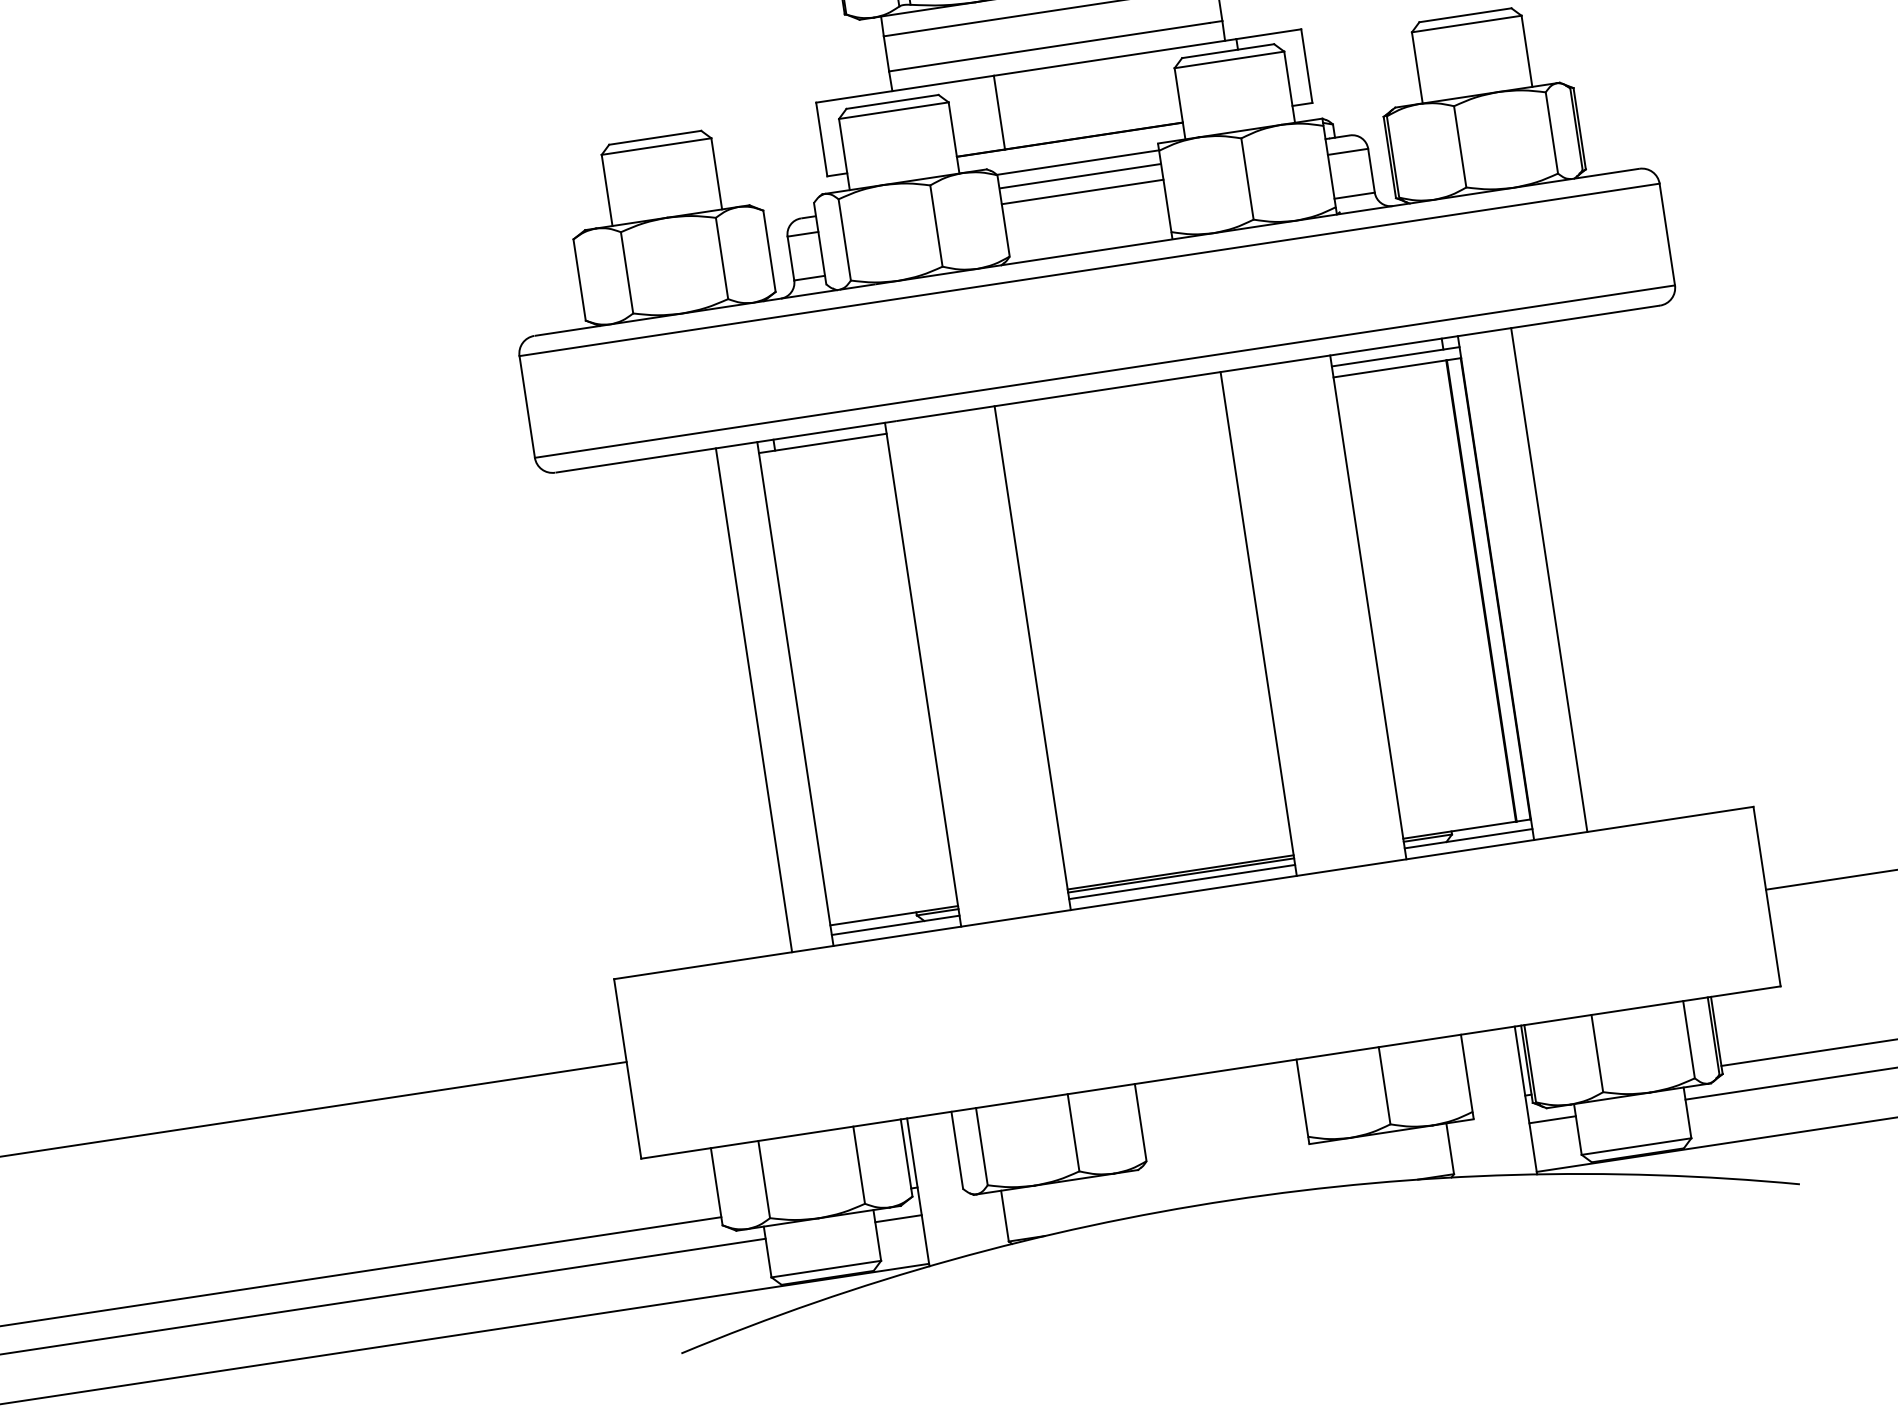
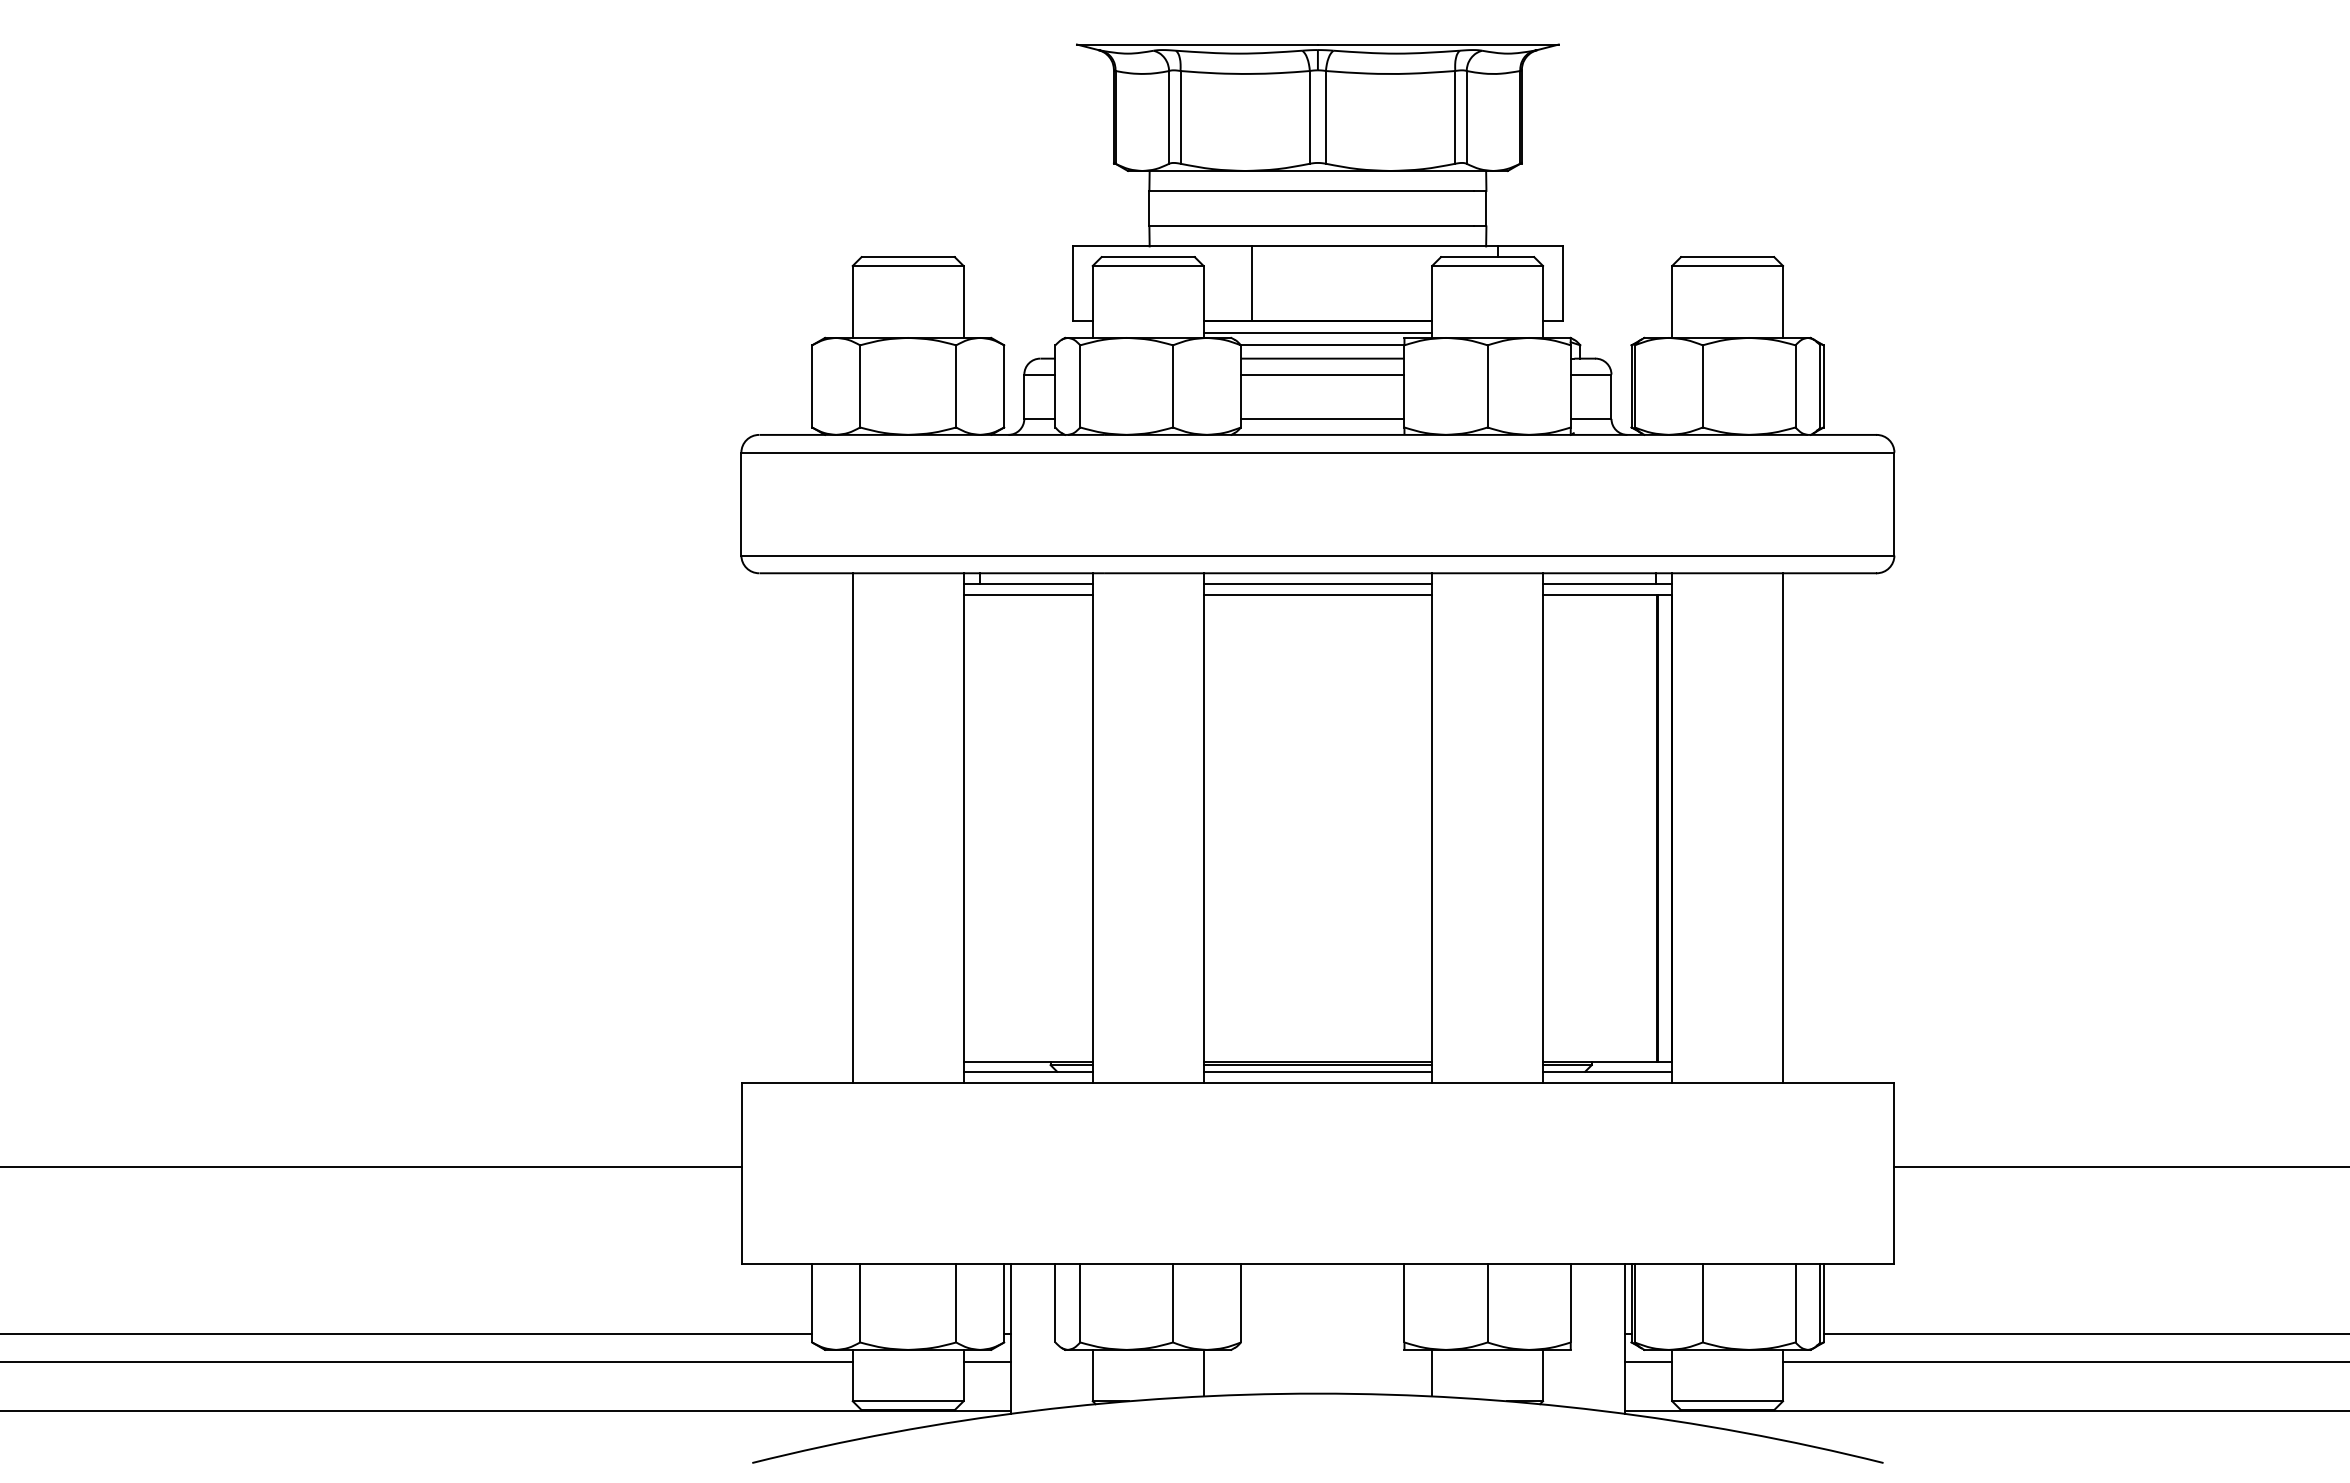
line: (1071, 151) -> (1317, 332), added
line: (1089, 235) -> (1322, 418), added
line: (1108, 400) -> (1317, 584), added
line: (1110, 411) -> (1317, 595), added
line: (823, 454) -> (1027, 595), added
line: (1549, 579) -> (1783, 827), moved
line: (753, 699) -> (852, 827), moved
line: (1340, 1162) -> (1432, 1372), added
line: (1114, 1196) -> (1203, 1372), added

